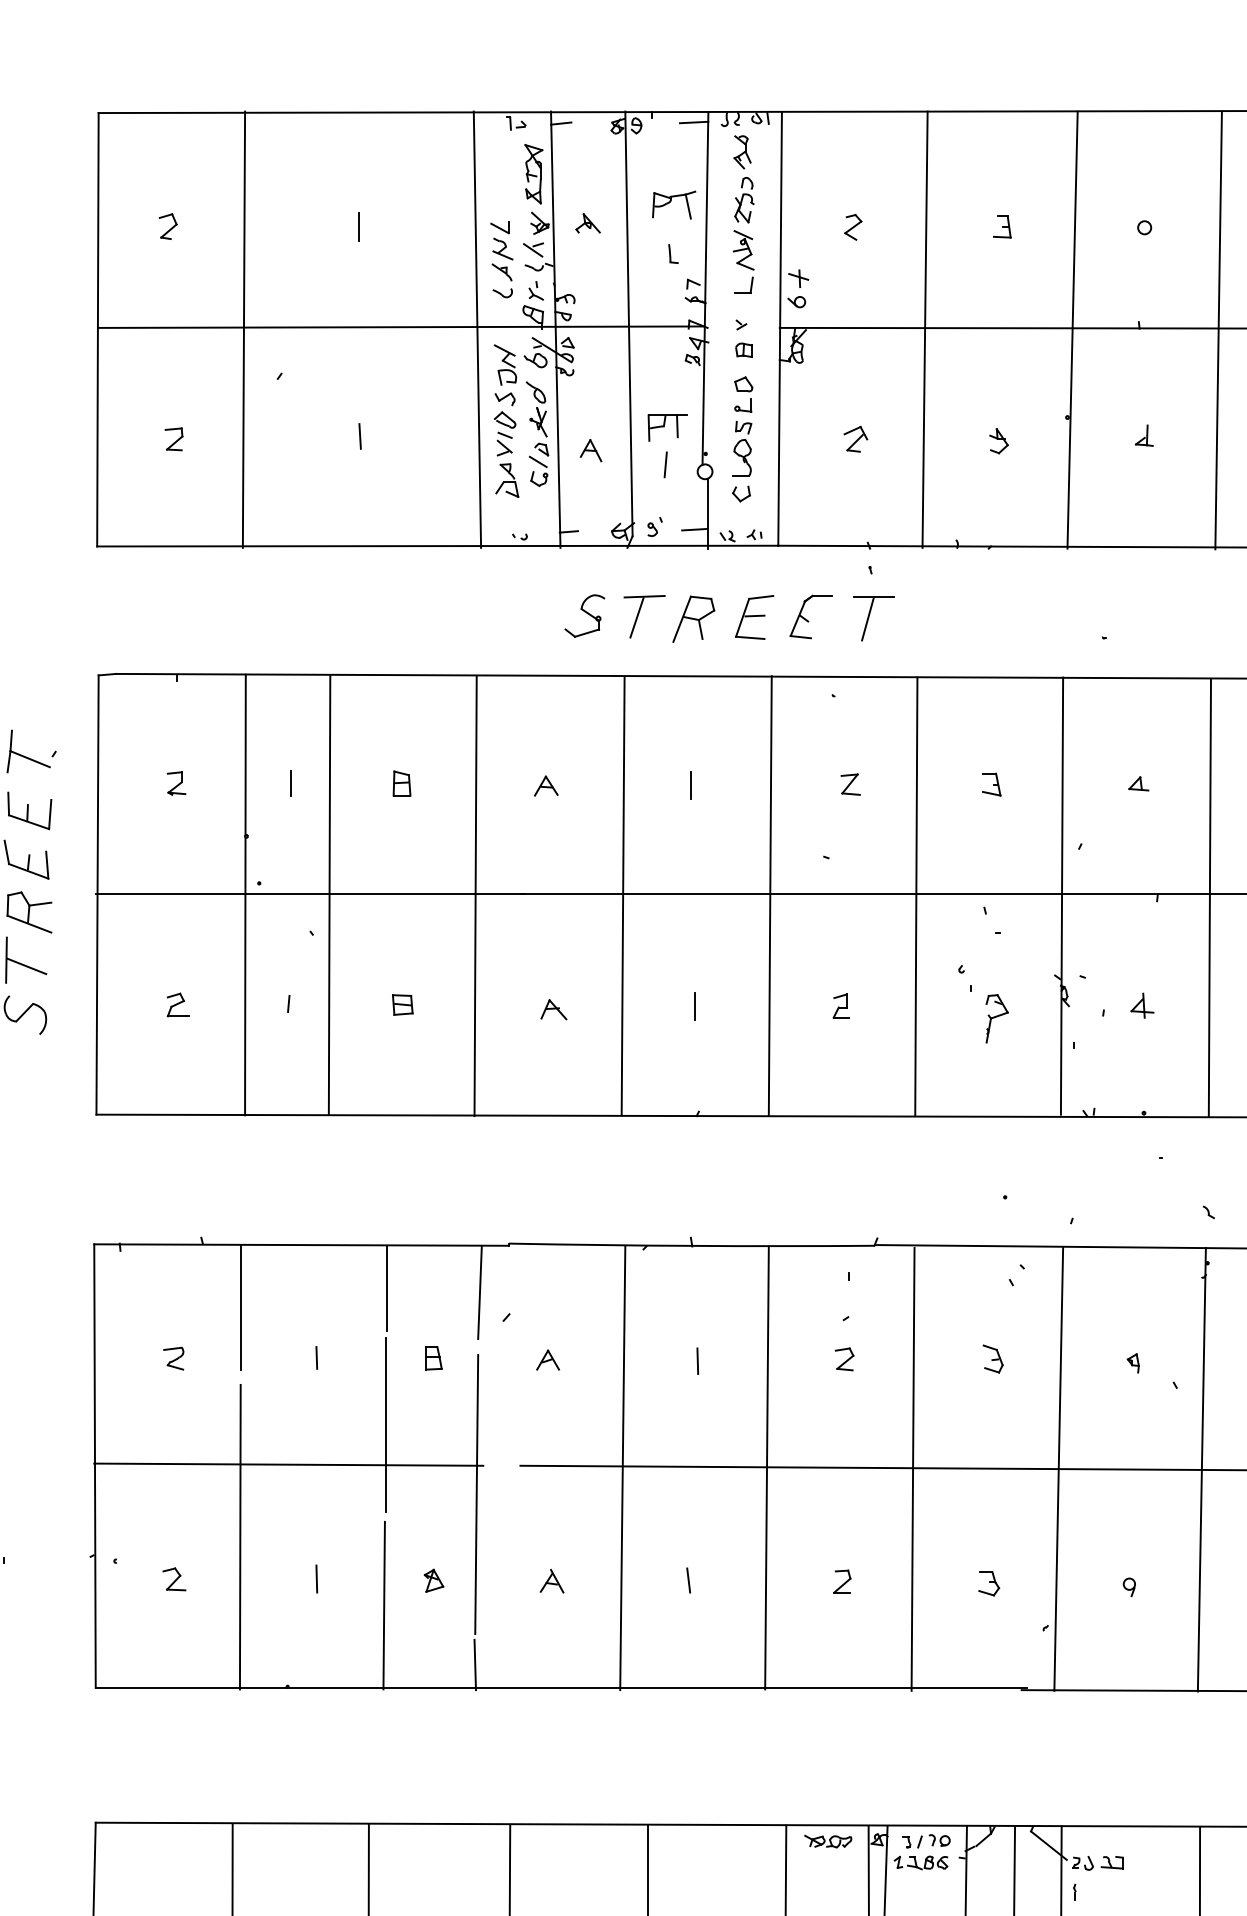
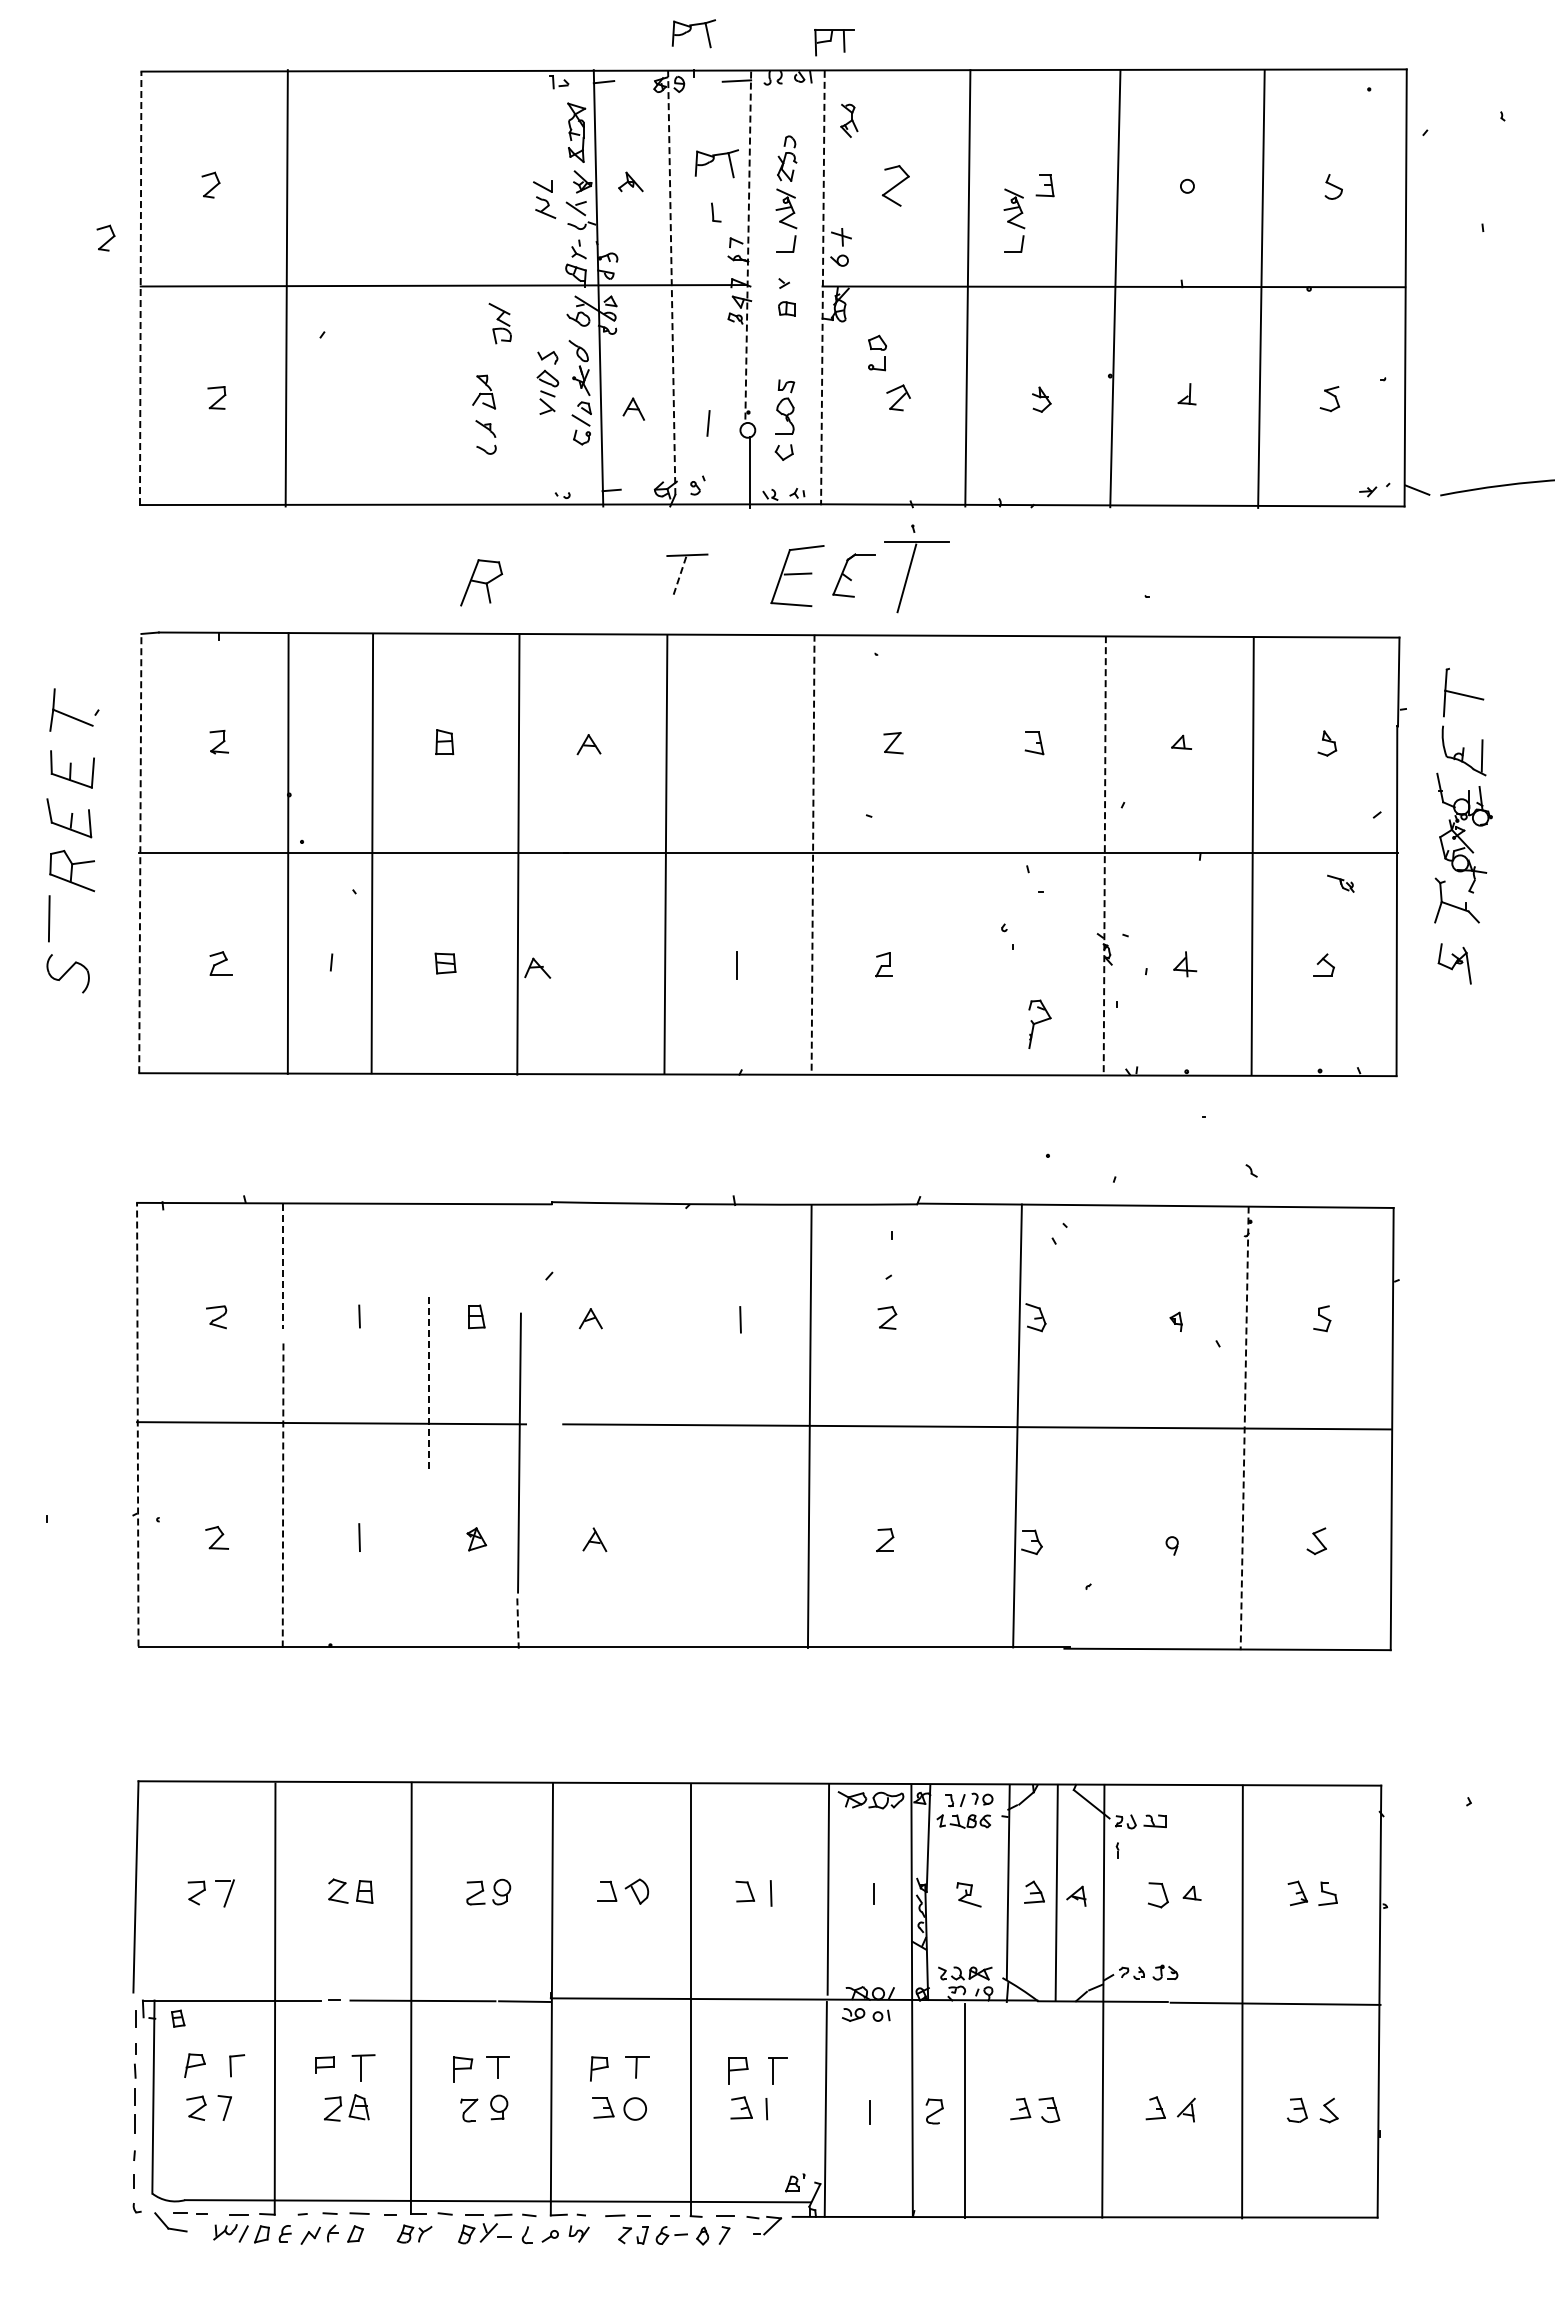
part: (650, 74) -> (693, 33), added
part: (742, 151) -> (849, 120), moved
line: (359, 226) -> (402, 185), removed
part: (853, 226) -> (896, 185), size x1.6
part: (971, 261) -> (1014, 220), added
part: (506, 275) -> (490, 432), moved
part: (62, 278) -> (105, 237), added
line: (705, 288) -> (748, 247), solid -> dashed
line: (628, 323) -> (671, 282), solid -> dashed
line: (779, 328) -> (822, 287), solid -> dashed
line: (97, 329) -> (140, 288), solid -> dashed
line: (476, 329) -> (519, 288), removed
part: (504, 364) -> (499, 323), moved
part: (743, 393) -> (877, 352), moved
part: (667, 427) -> (834, 42), moved
line: (359, 435) -> (402, 394), removed
part: (507, 479) -> (484, 391), moved
line: (693, 529) -> (736, 488), removed
part: (584, 615) -> (627, 574), removed
part: (753, 616) -> (796, 575), size x1.4
line: (636, 617) -> (679, 576), solid -> dashed
part: (873, 617) -> (916, 576), size x1.6
part: (693, 618) -> (481, 582), moved
line: (290, 782) -> (333, 741), removed
line: (690, 784) -> (733, 743), removed
line: (97, 894) -> (140, 853), solid -> dashed
line: (770, 895) -> (813, 854), solid -> dashed
line: (1061, 895) -> (1104, 854), solid -> dashed
line: (916, 896) -> (959, 855), removed
line: (26, 965) -> (69, 924), removed
part: (553, 1008) -> (537, 967), moved
part: (996, 1017) -> (1039, 1023), moved
line: (386, 1287) -> (429, 1246), removed
line: (479, 1292) -> (522, 1251), removed
line: (240, 1307) -> (283, 1266), solid -> dashed
line: (386, 1424) -> (429, 1383), solid -> dashed
line: (94, 1465) -> (137, 1424), solid -> dashed
line: (622, 1467) -> (665, 1426), removed
line: (912, 1468) -> (955, 1427), removed
line: (1058, 1468) -> (1017, 1425), moved
line: (1201, 1469) -> (1244, 1428), solid -> dashed
line: (240, 1537) -> (283, 1496), solid -> dashed
line: (688, 1580) -> (731, 1539), removed
line: (383, 1604) -> (426, 1563), removed
line: (475, 1665) -> (518, 1624), solid -> dashed
part: (827, 1840) -> (870, 1799), size x1.4

